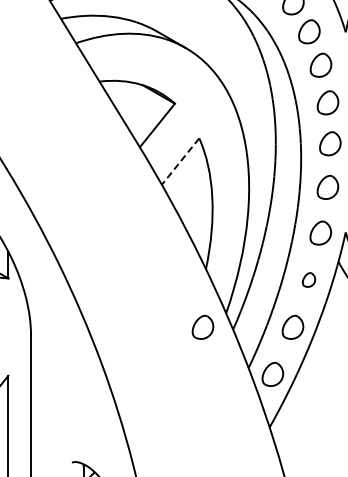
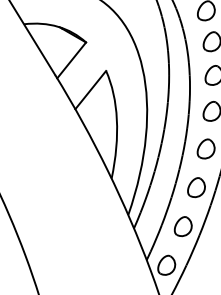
line: (180, 161) -> (90, 90), dashed -> solid
part: (308, 279) -> (196, 187), size x1.67
part: (202, 326) -> (108, 225), removed

